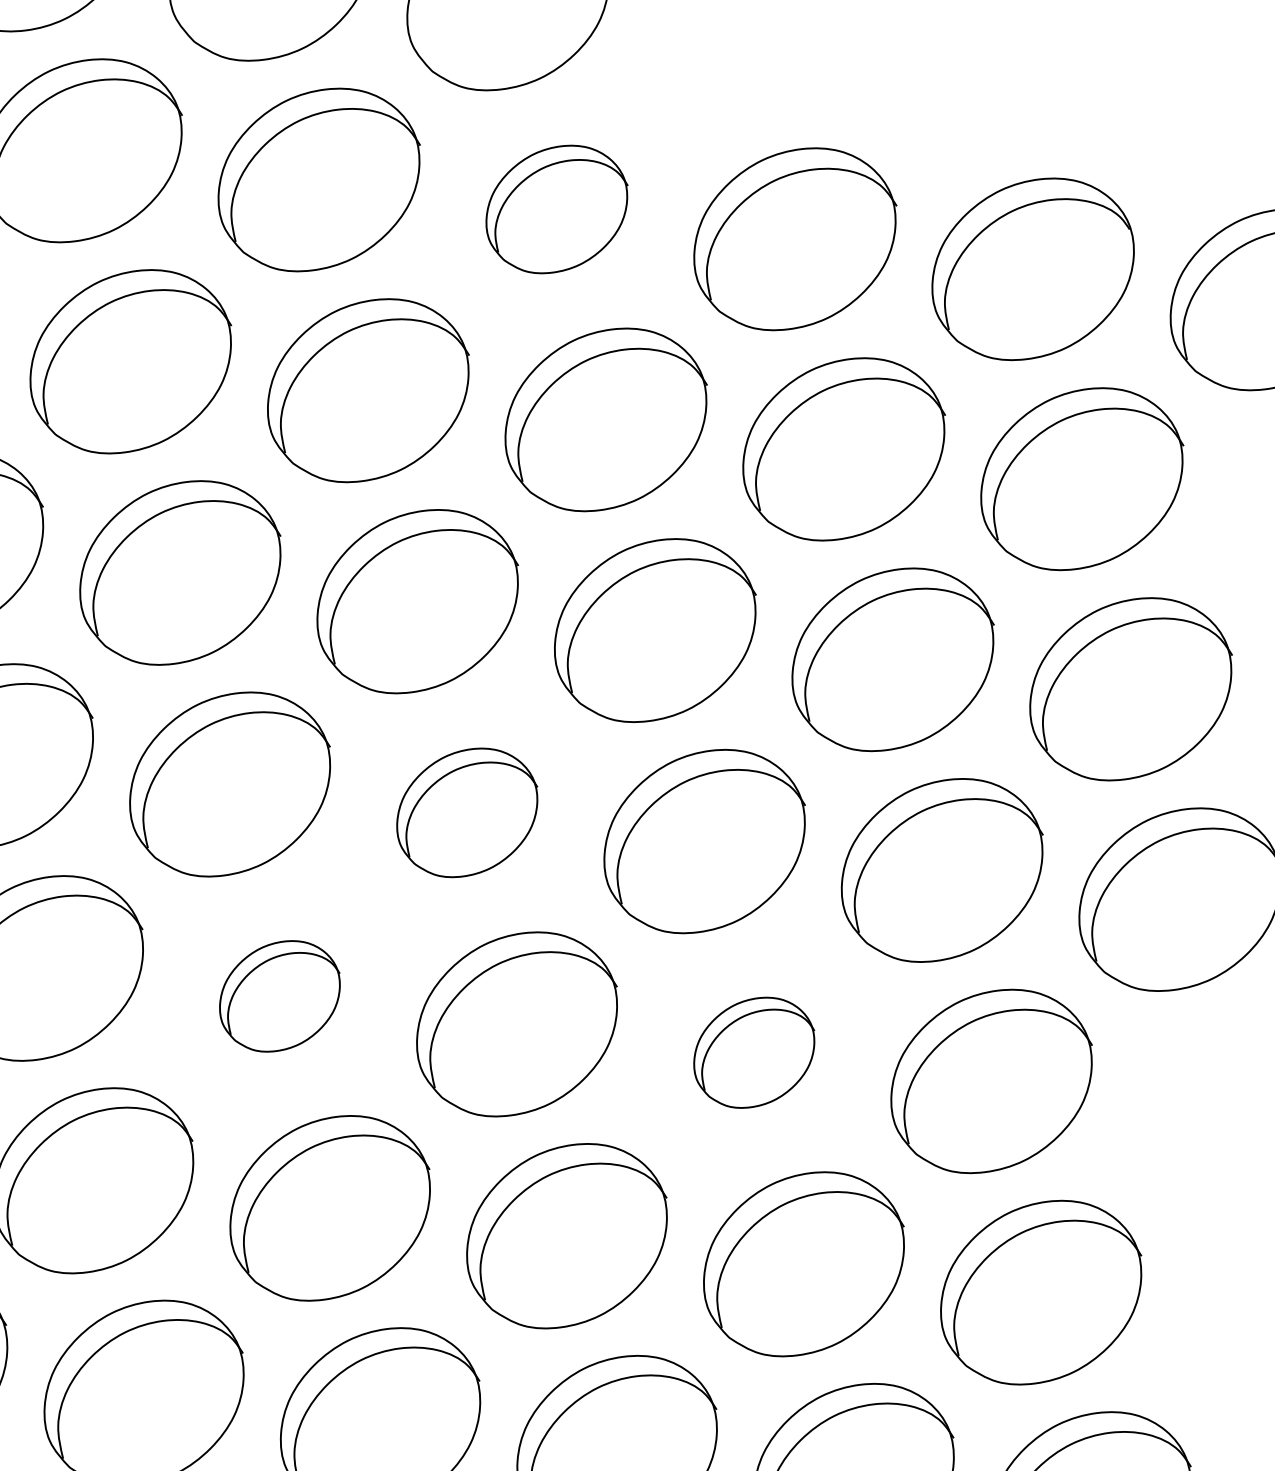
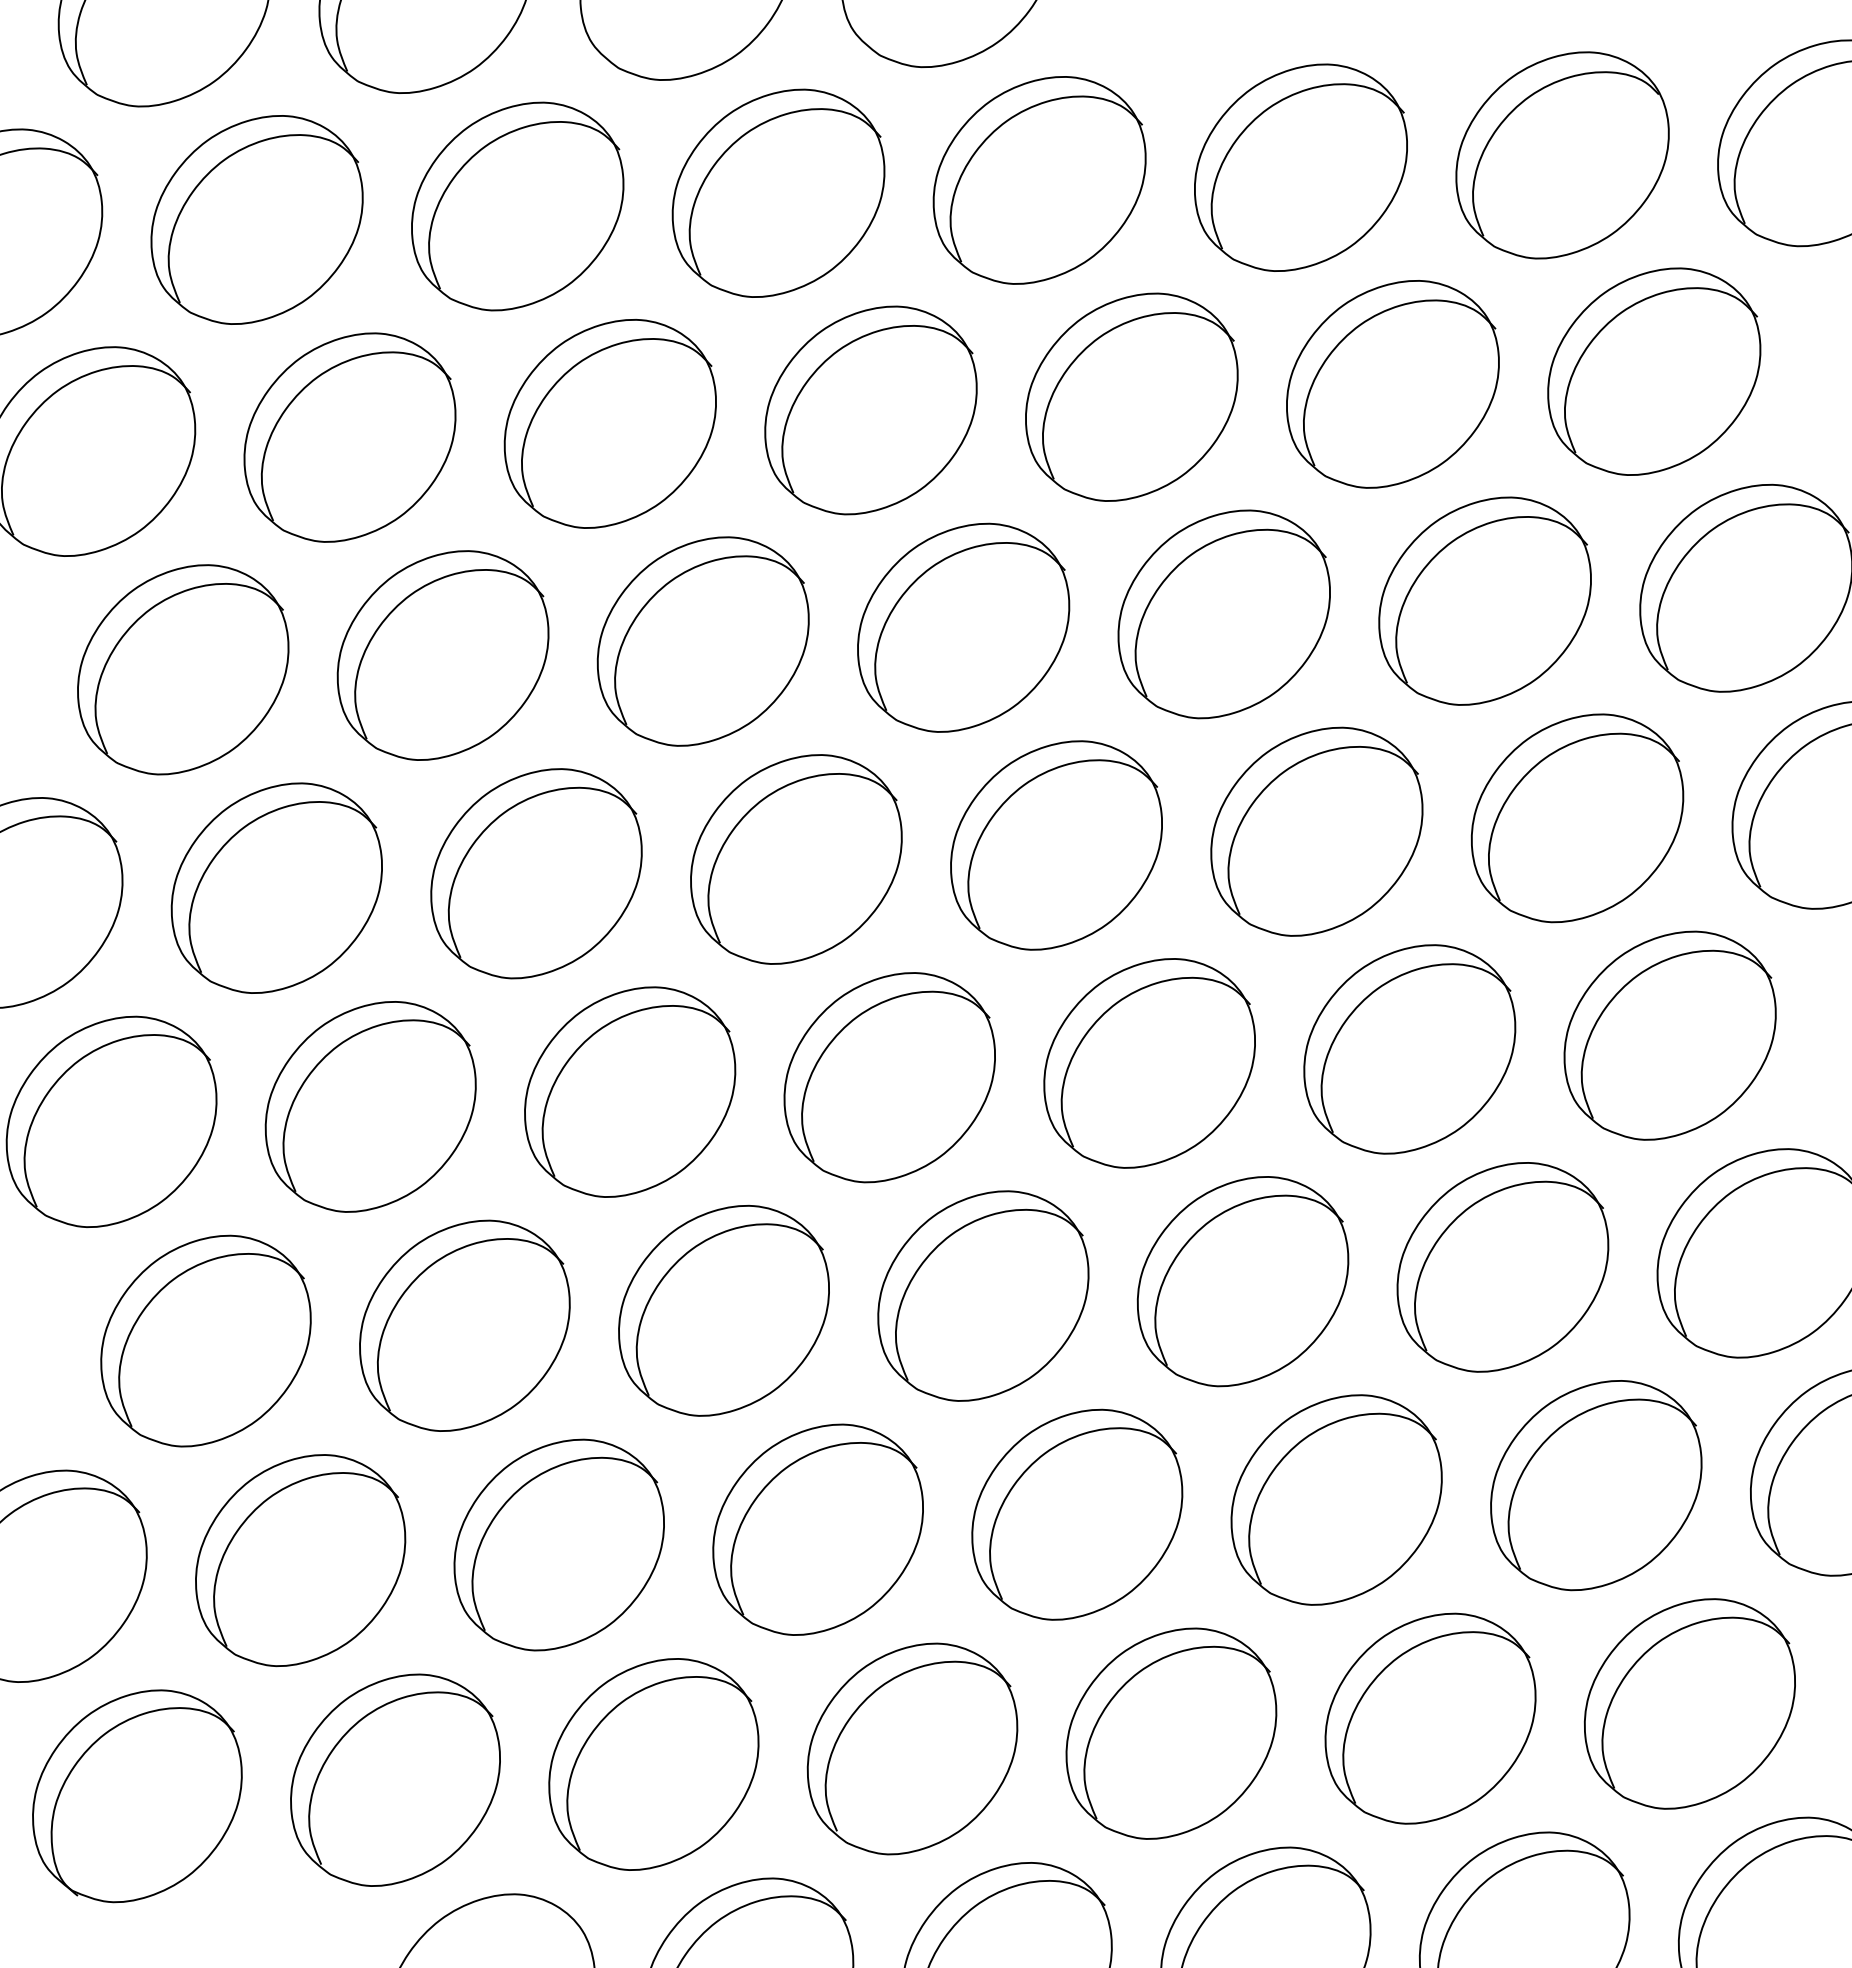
part: (556, 209) -> (1039, 180), size x1.43
part: (467, 812) -> (1056, 845), size x1.43
part: (279, 996) -> (889, 1077), size x1.67
part: (753, 1052) -> (1409, 1049), size x1.67

